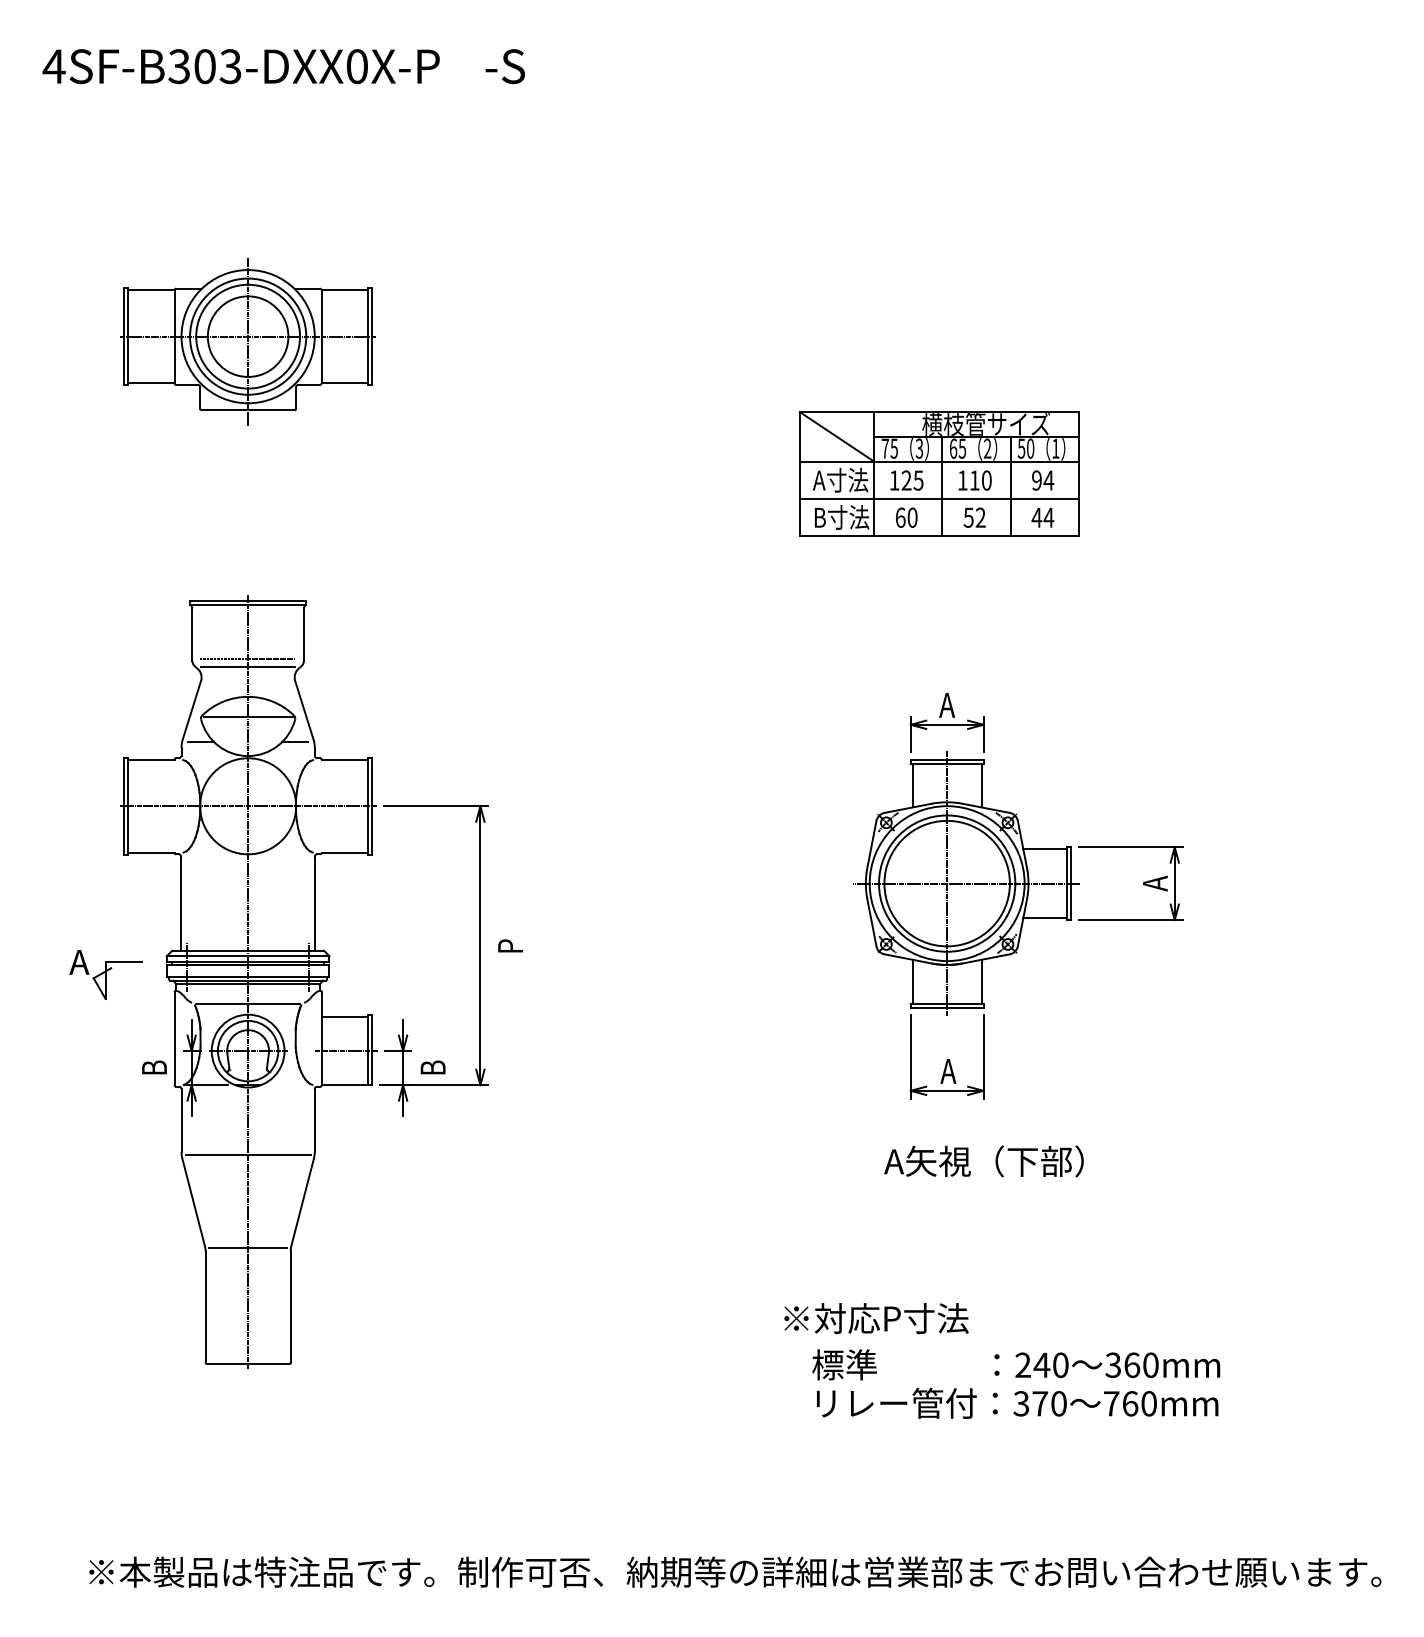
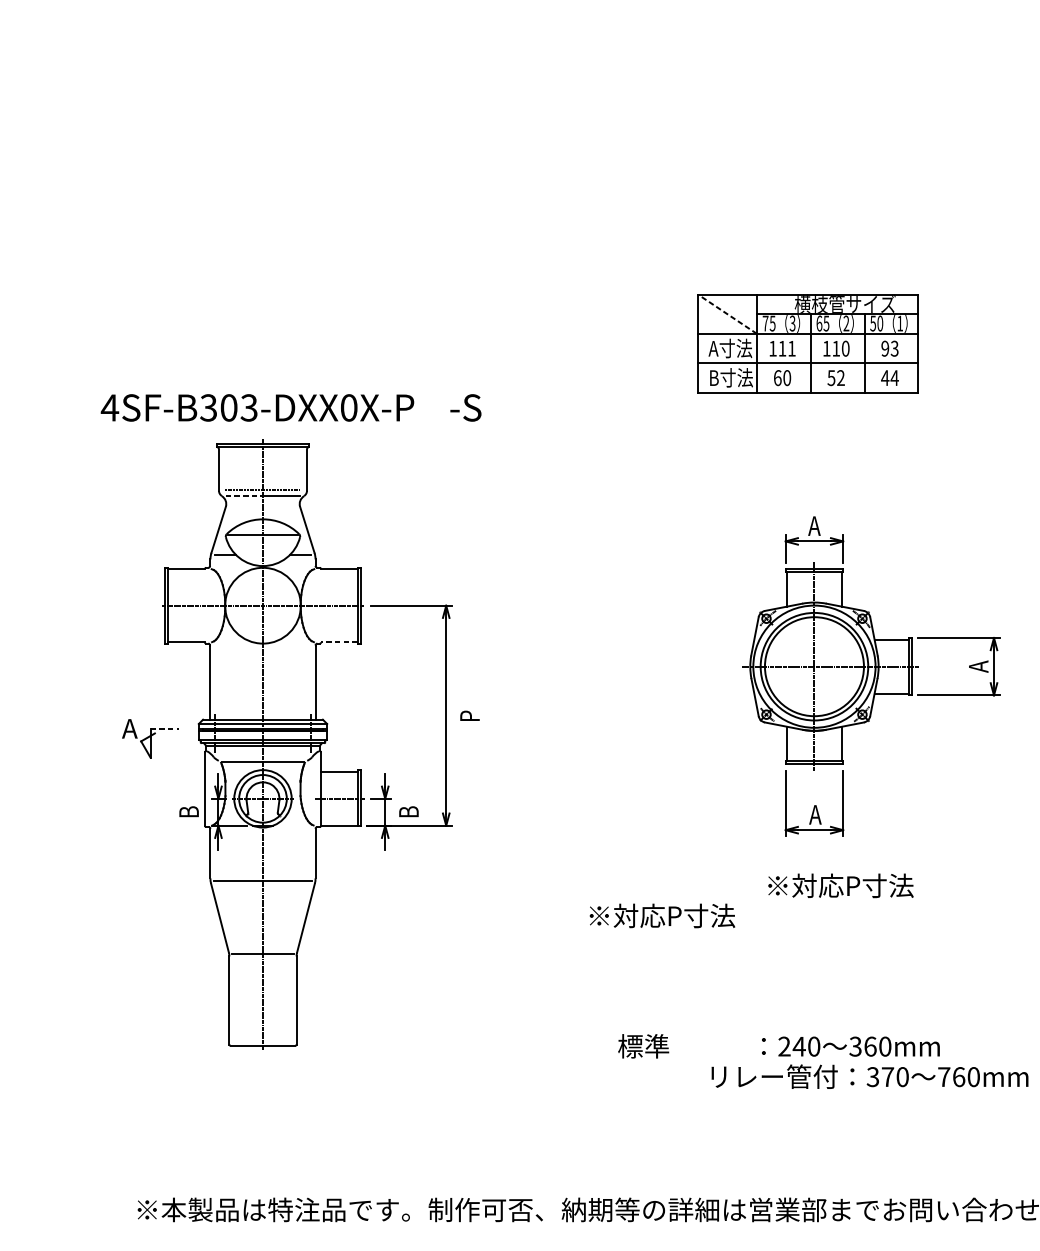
text: (283, 66) -> (290, 407), moved
part: (247, 341) -> (262, 239), removed
line: (837, 436) -> (727, 313), solid -> dashed
text: (912, 480) -> (787, 348), 125 -> 111
text: (1048, 480) -> (894, 348), 94 -> 93
line: (224, 667) -> (244, 496), solid -> dashed
line: (344, 852) -> (339, 642), solid -> dashed
line: (124, 962) -> (165, 728), solid -> dashed
text: (983, 1161) -> (843, 885), A矢視（下部） -> ※対応P寸法
text: (876, 1318) -> (662, 915), moved
text: (1016, 1364) -> (779, 1046), moved

